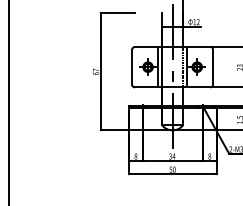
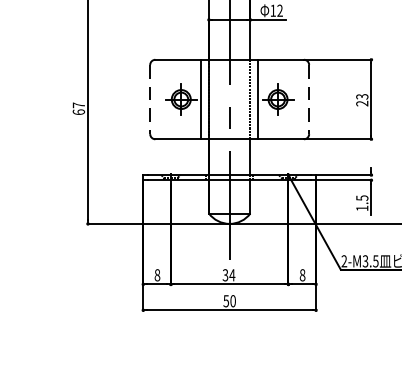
line: (132, 67) -> (150, 100), solid -> dashed
line: (213, 67) -> (310, 100), solid -> dashed

